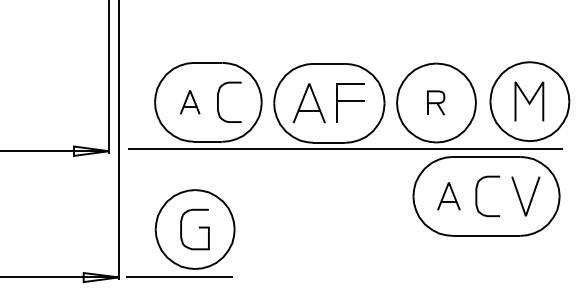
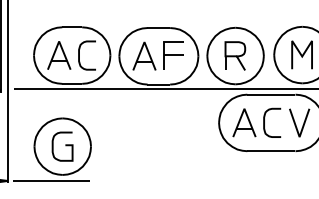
part: (189, 102) -> (58, 55), size x1.67
part: (435, 102) -> (234, 55), size x1.67
part: (448, 196) -> (244, 123), size x1.43

